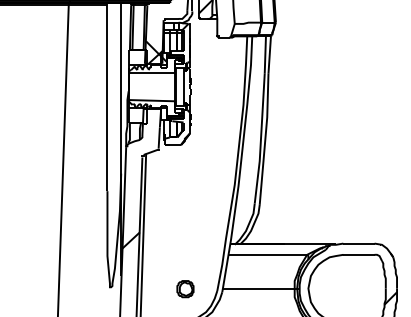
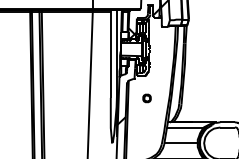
part: (184, 289) -> (146, 98), moved

